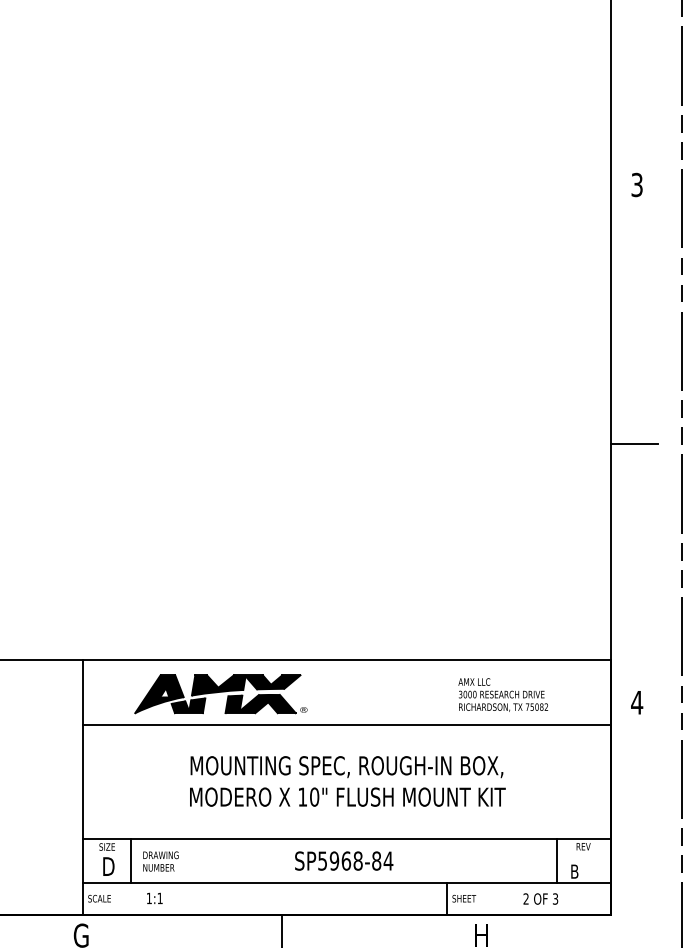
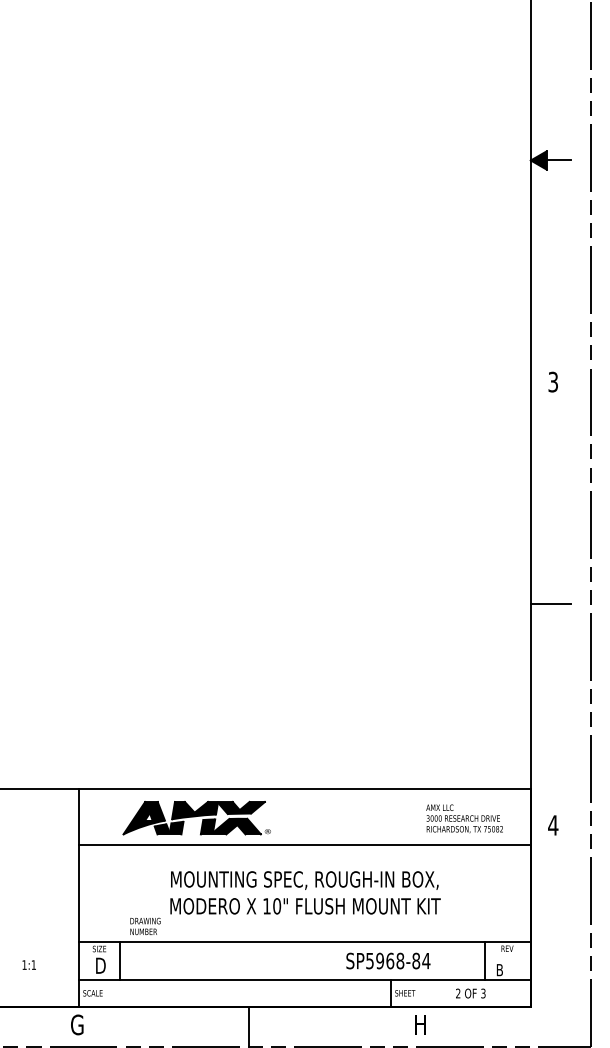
text: (503, 694) -> (464, 818), moved
text: (344, 860) -> (388, 960), moved
text: (160, 861) -> (145, 926), moved
text: (153, 897) -> (28, 964), moved

